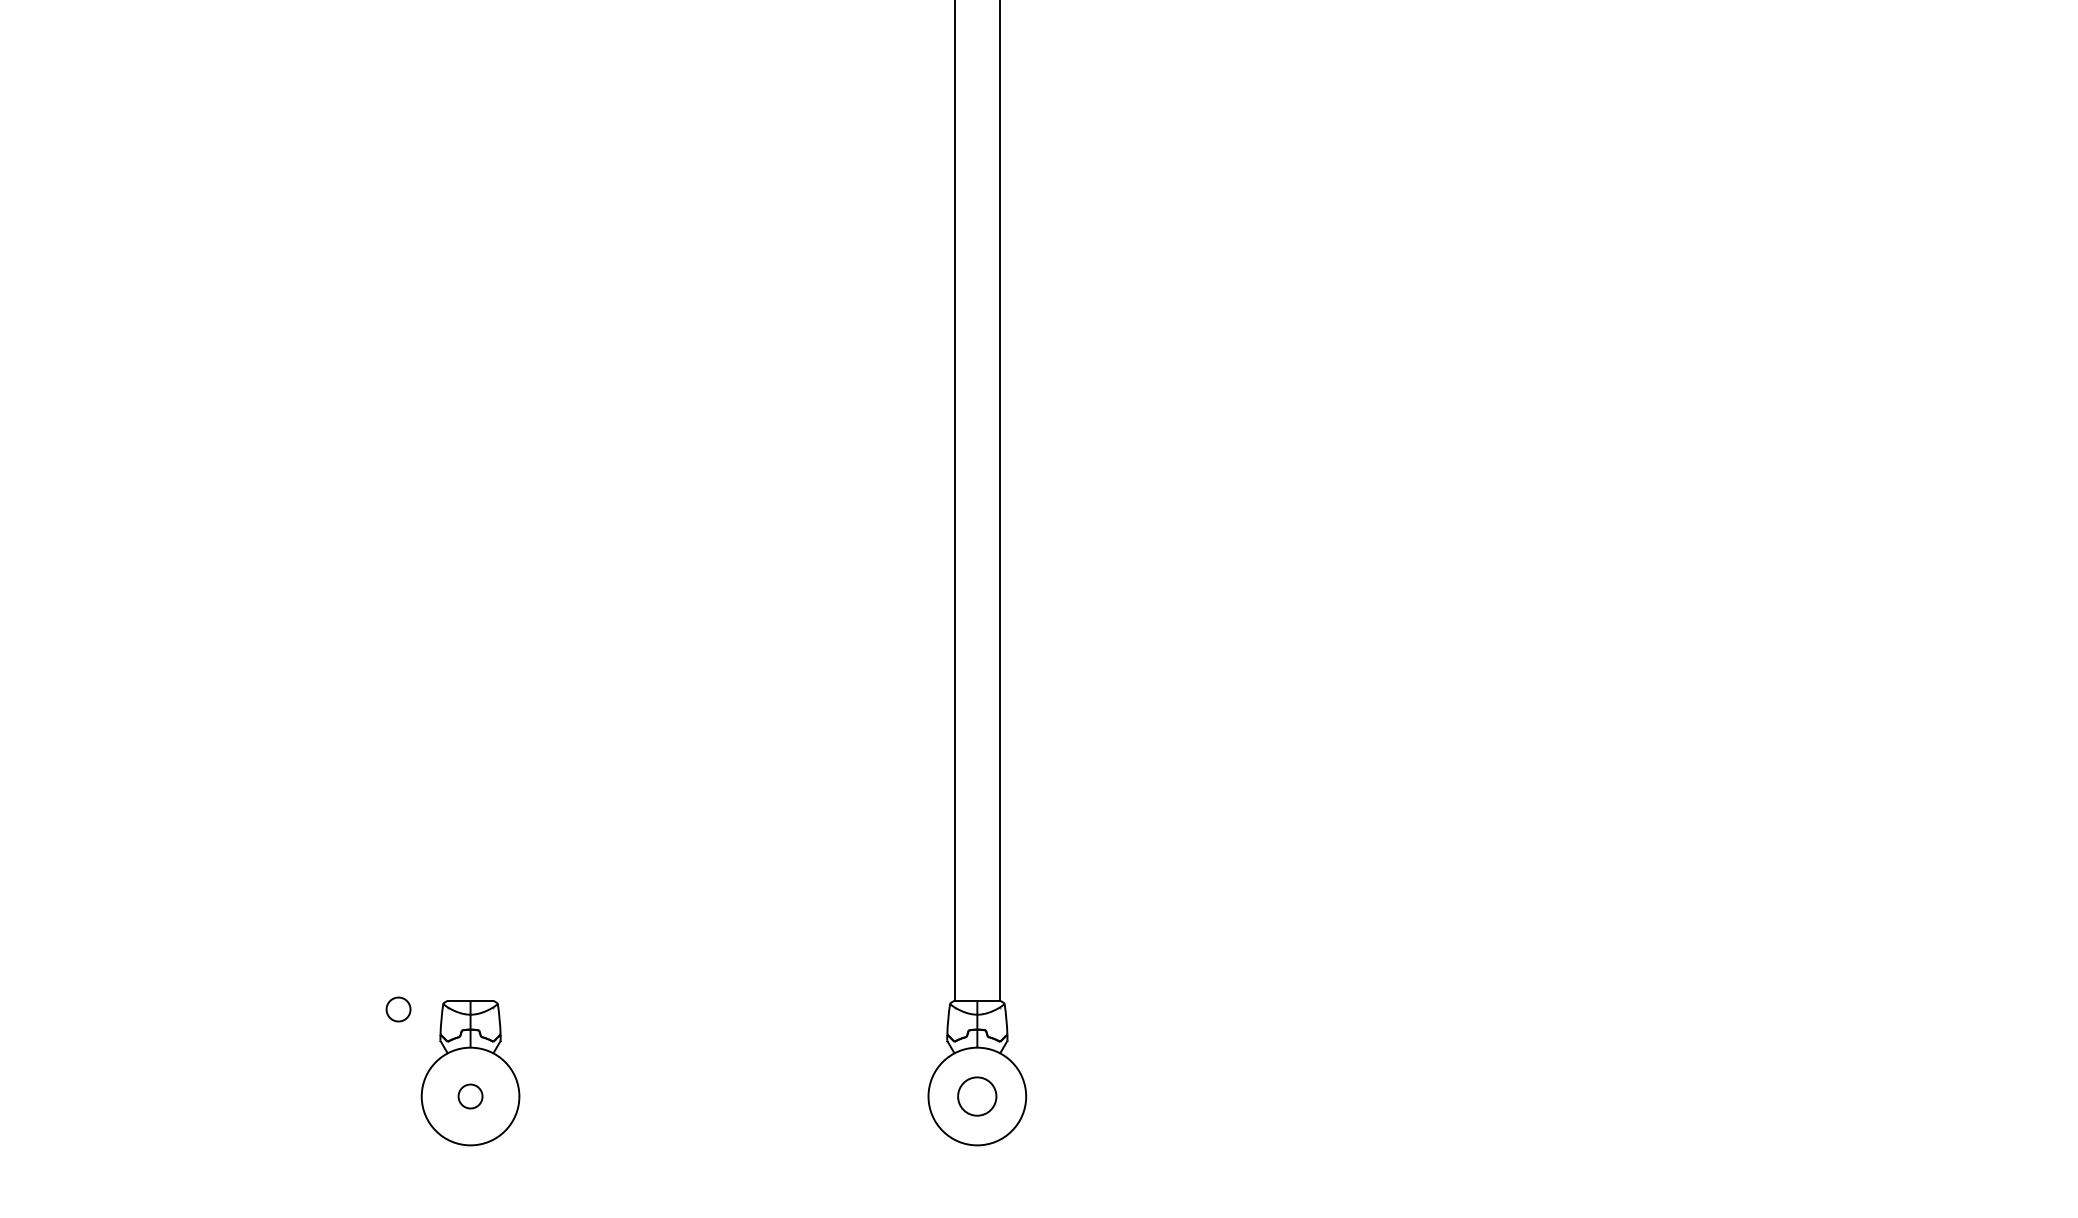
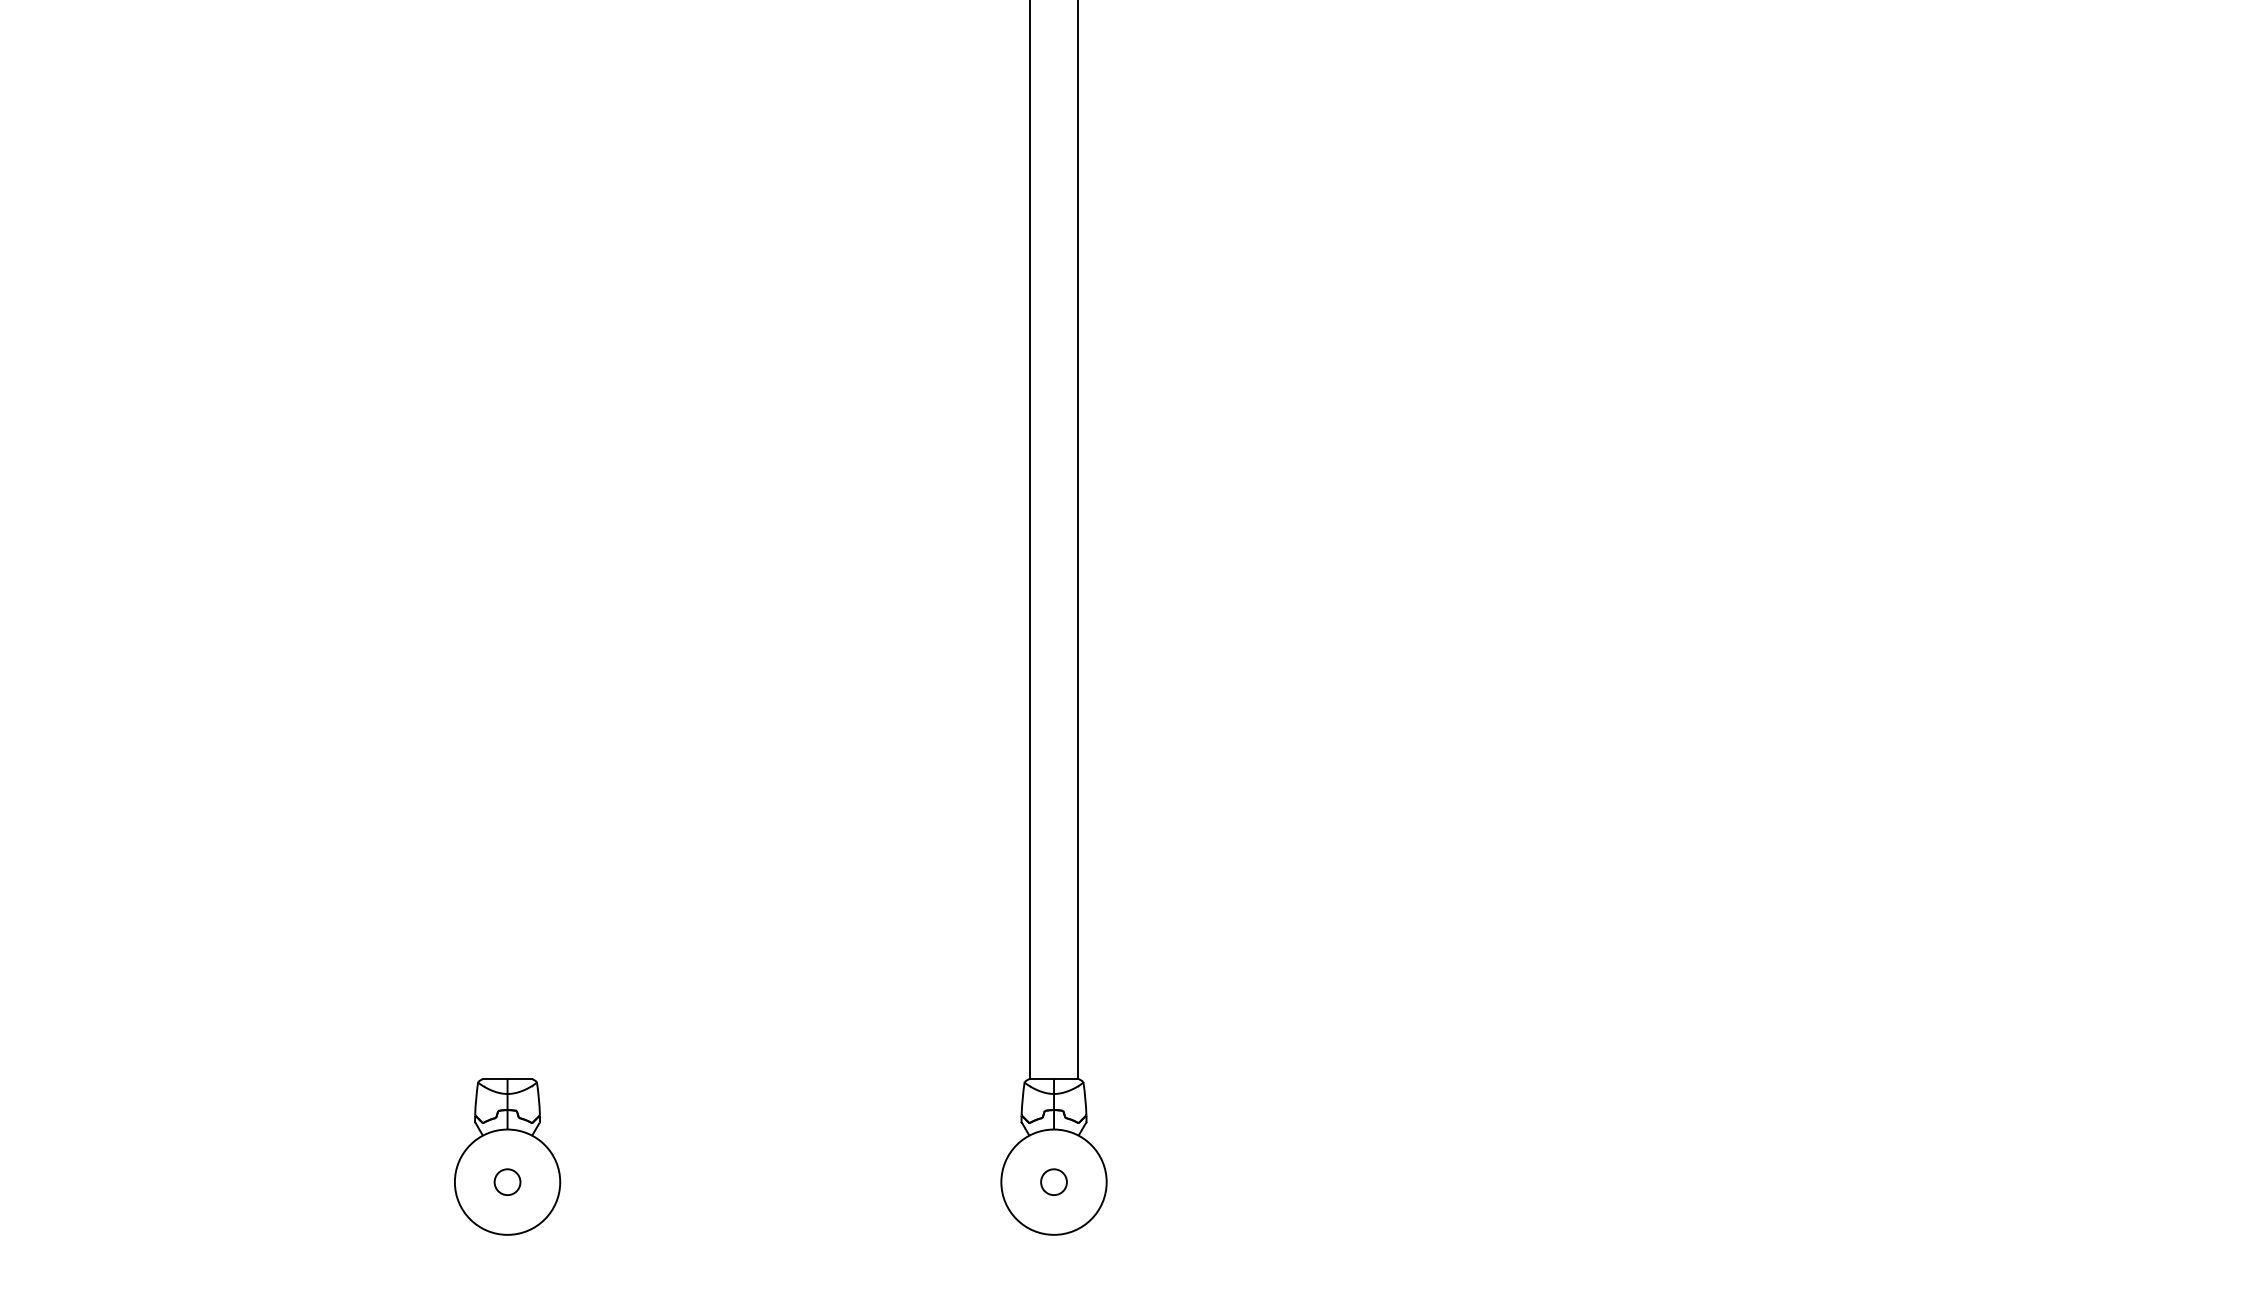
circle: (398, 1009) -> (429, 1088), removed
circle: (977, 1096) -> (1054, 1182), size x0.62

